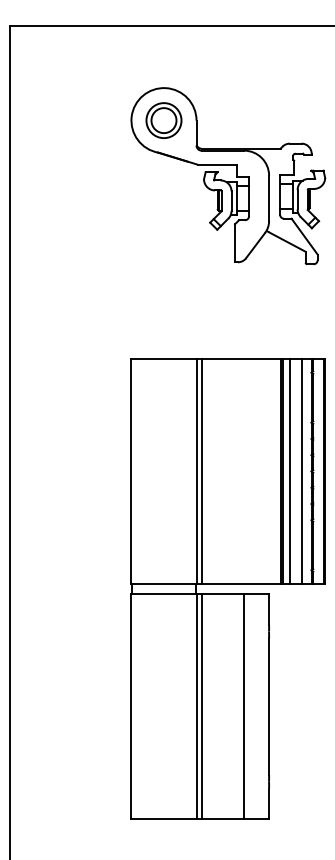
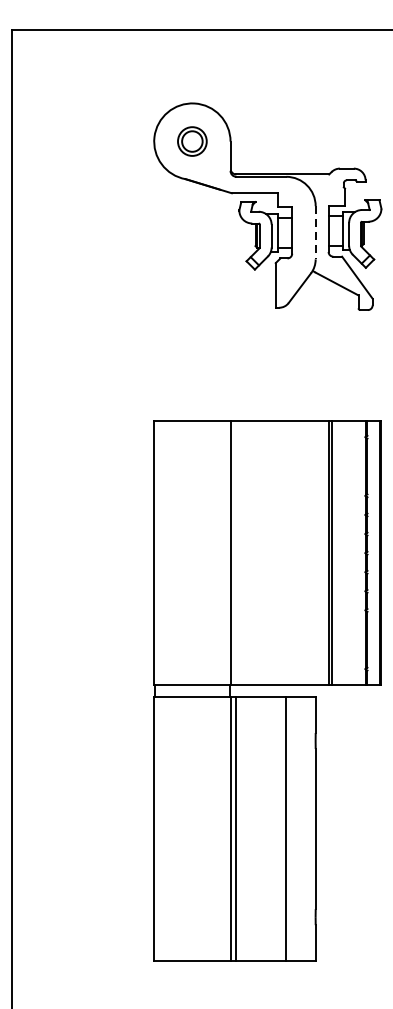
part: (163, 120) -> (191, 141), size x0.7
line: (269, 198) -> (316, 232), solid -> dashed
line: (201, 471) -> (236, 553), removed
line: (289, 471) -> (339, 553), removed
line: (301, 471) -> (353, 553), removed

